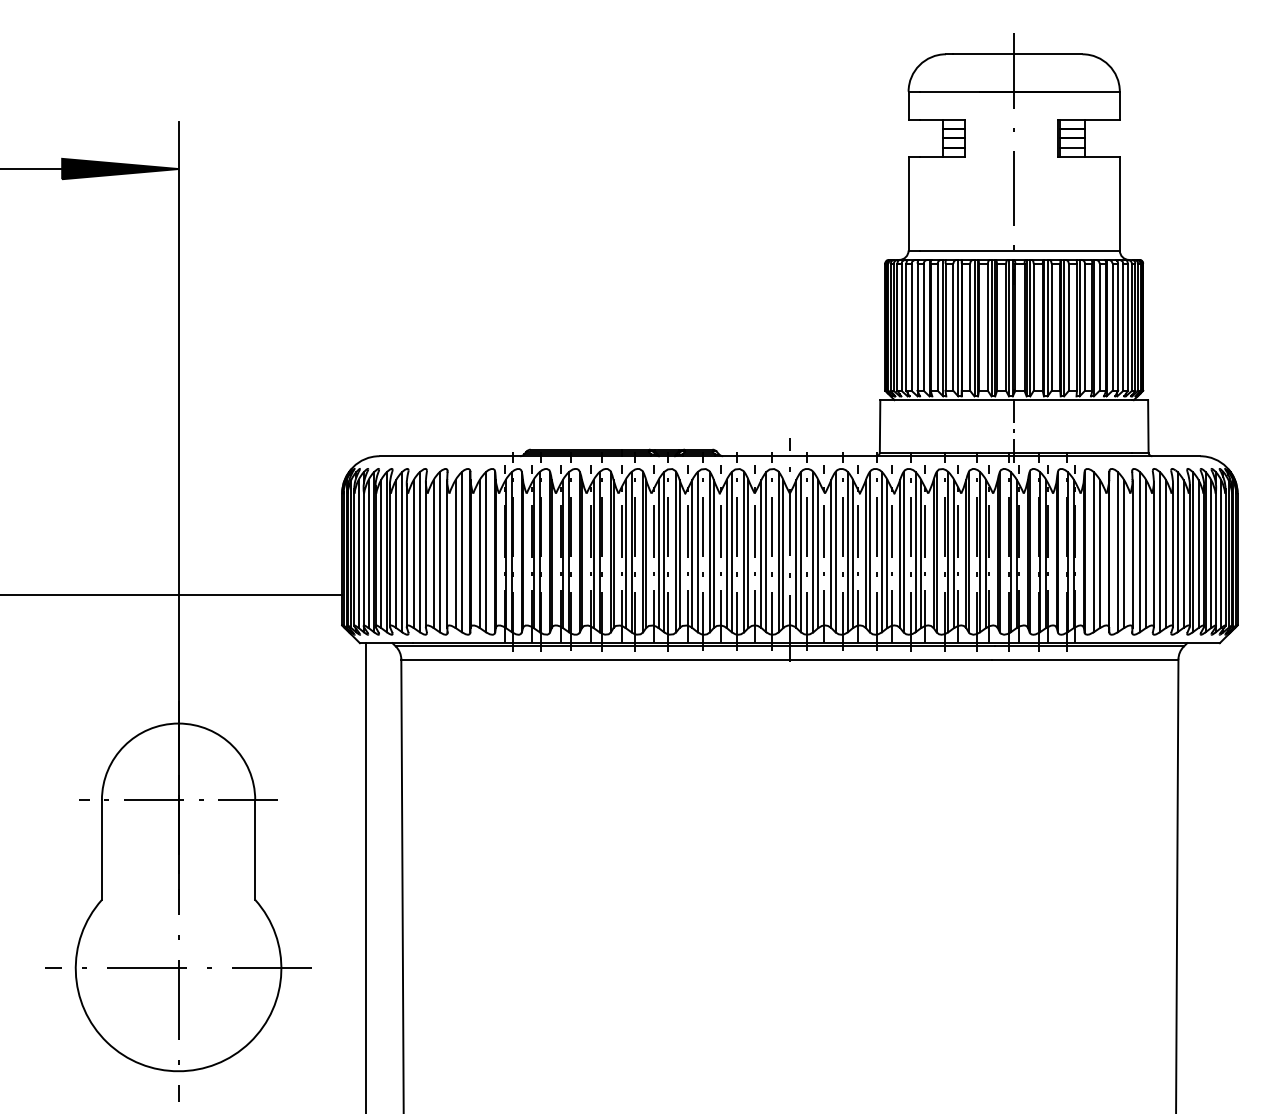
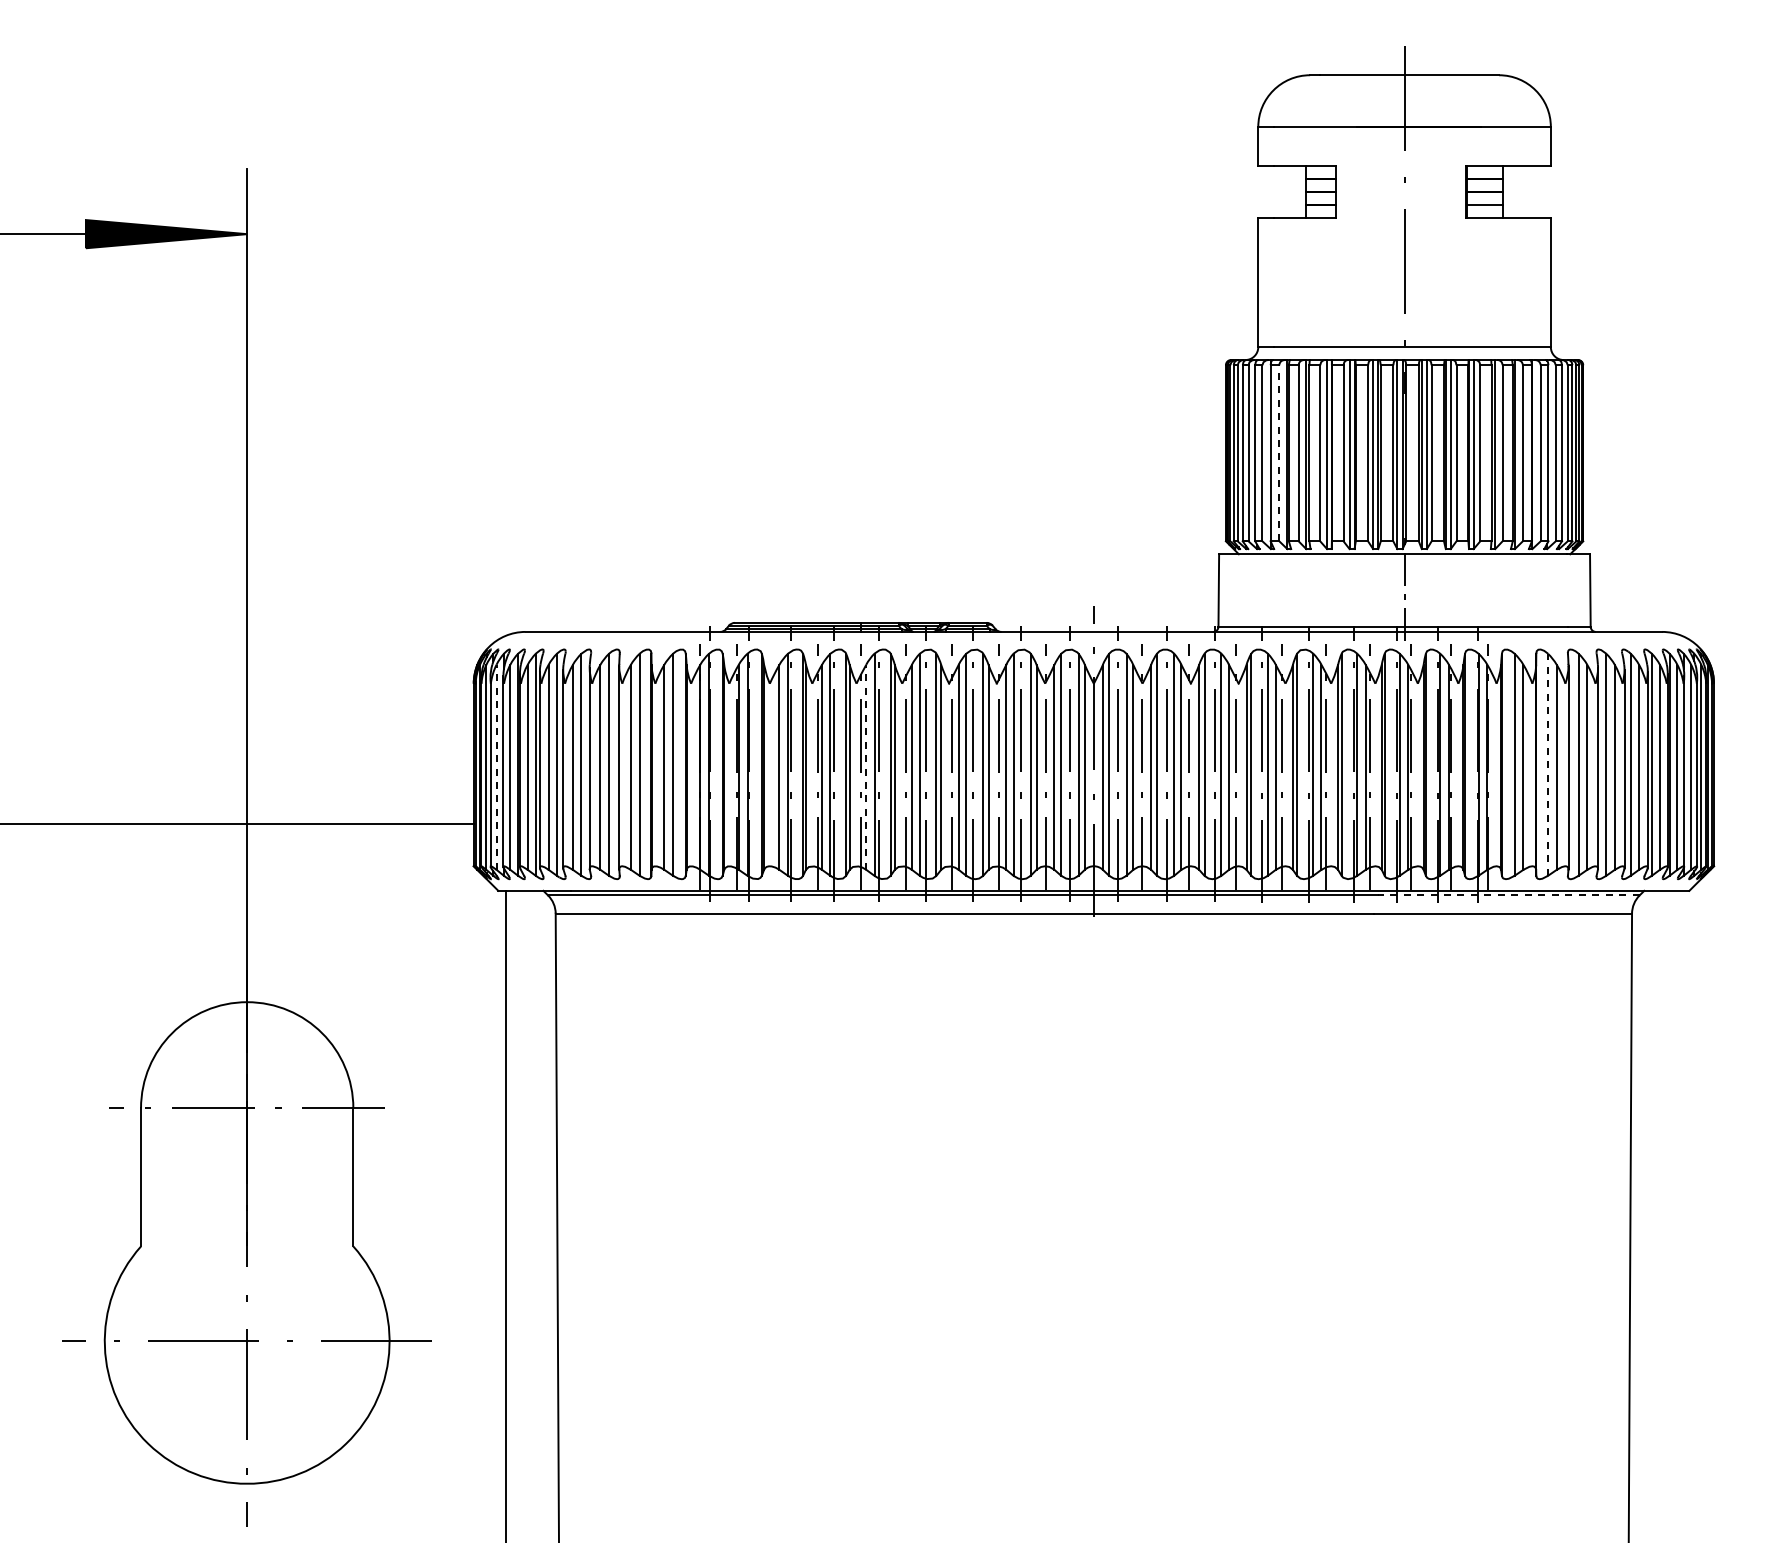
line: (923, 326) -> (1279, 452), solid -> dashed
line: (1118, 551) -> (1548, 764), solid -> dashed
line: (358, 554) -> (496, 767), solid -> dashed
line: (560, 554) -> (776, 767), removed
line: (625, 554) -> (866, 767), solid -> dashed
line: (1089, 646) -> (1508, 895), solid -> dashed

